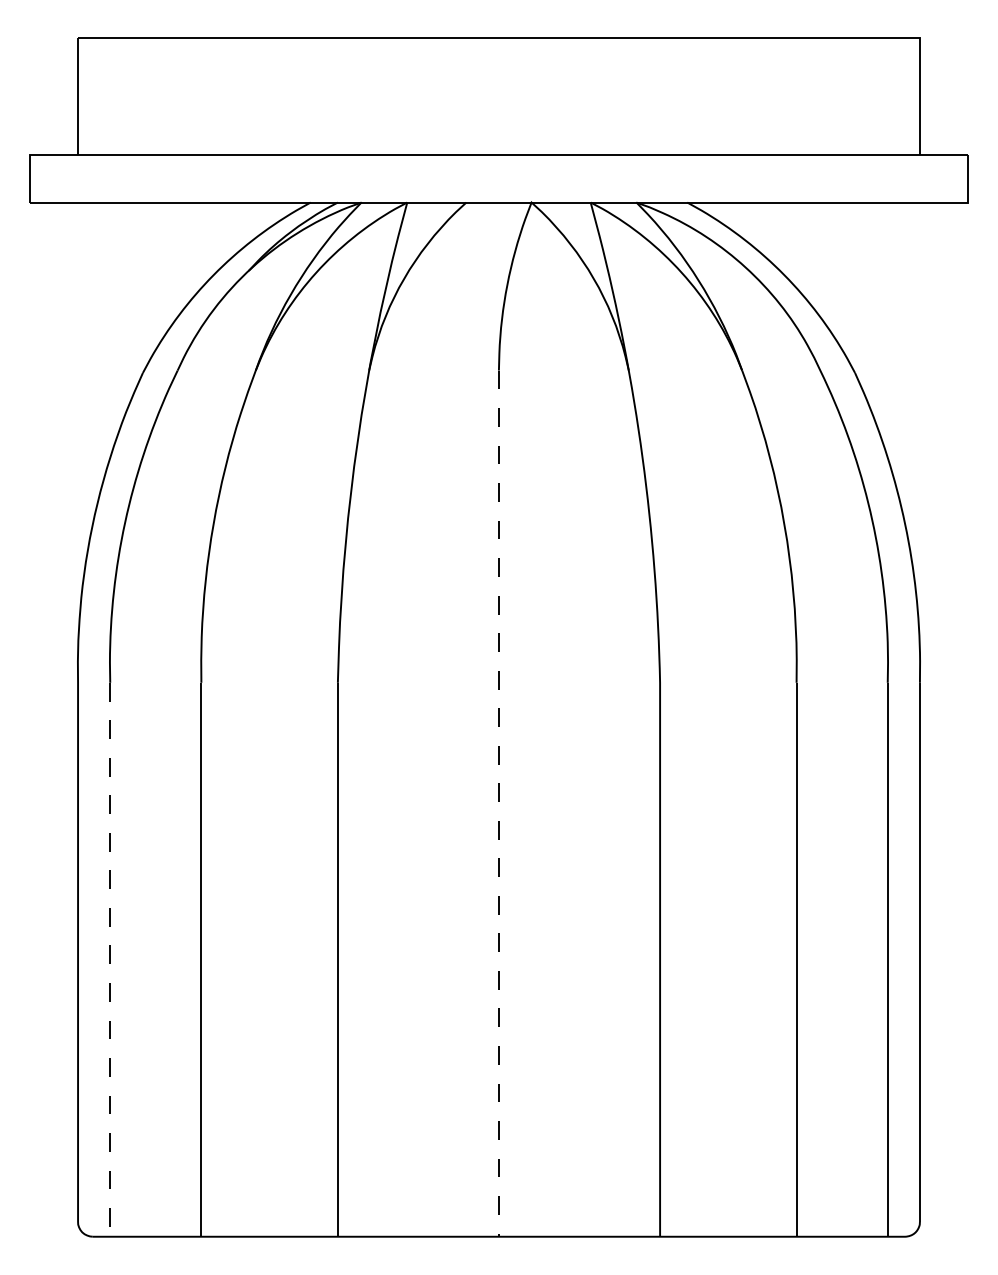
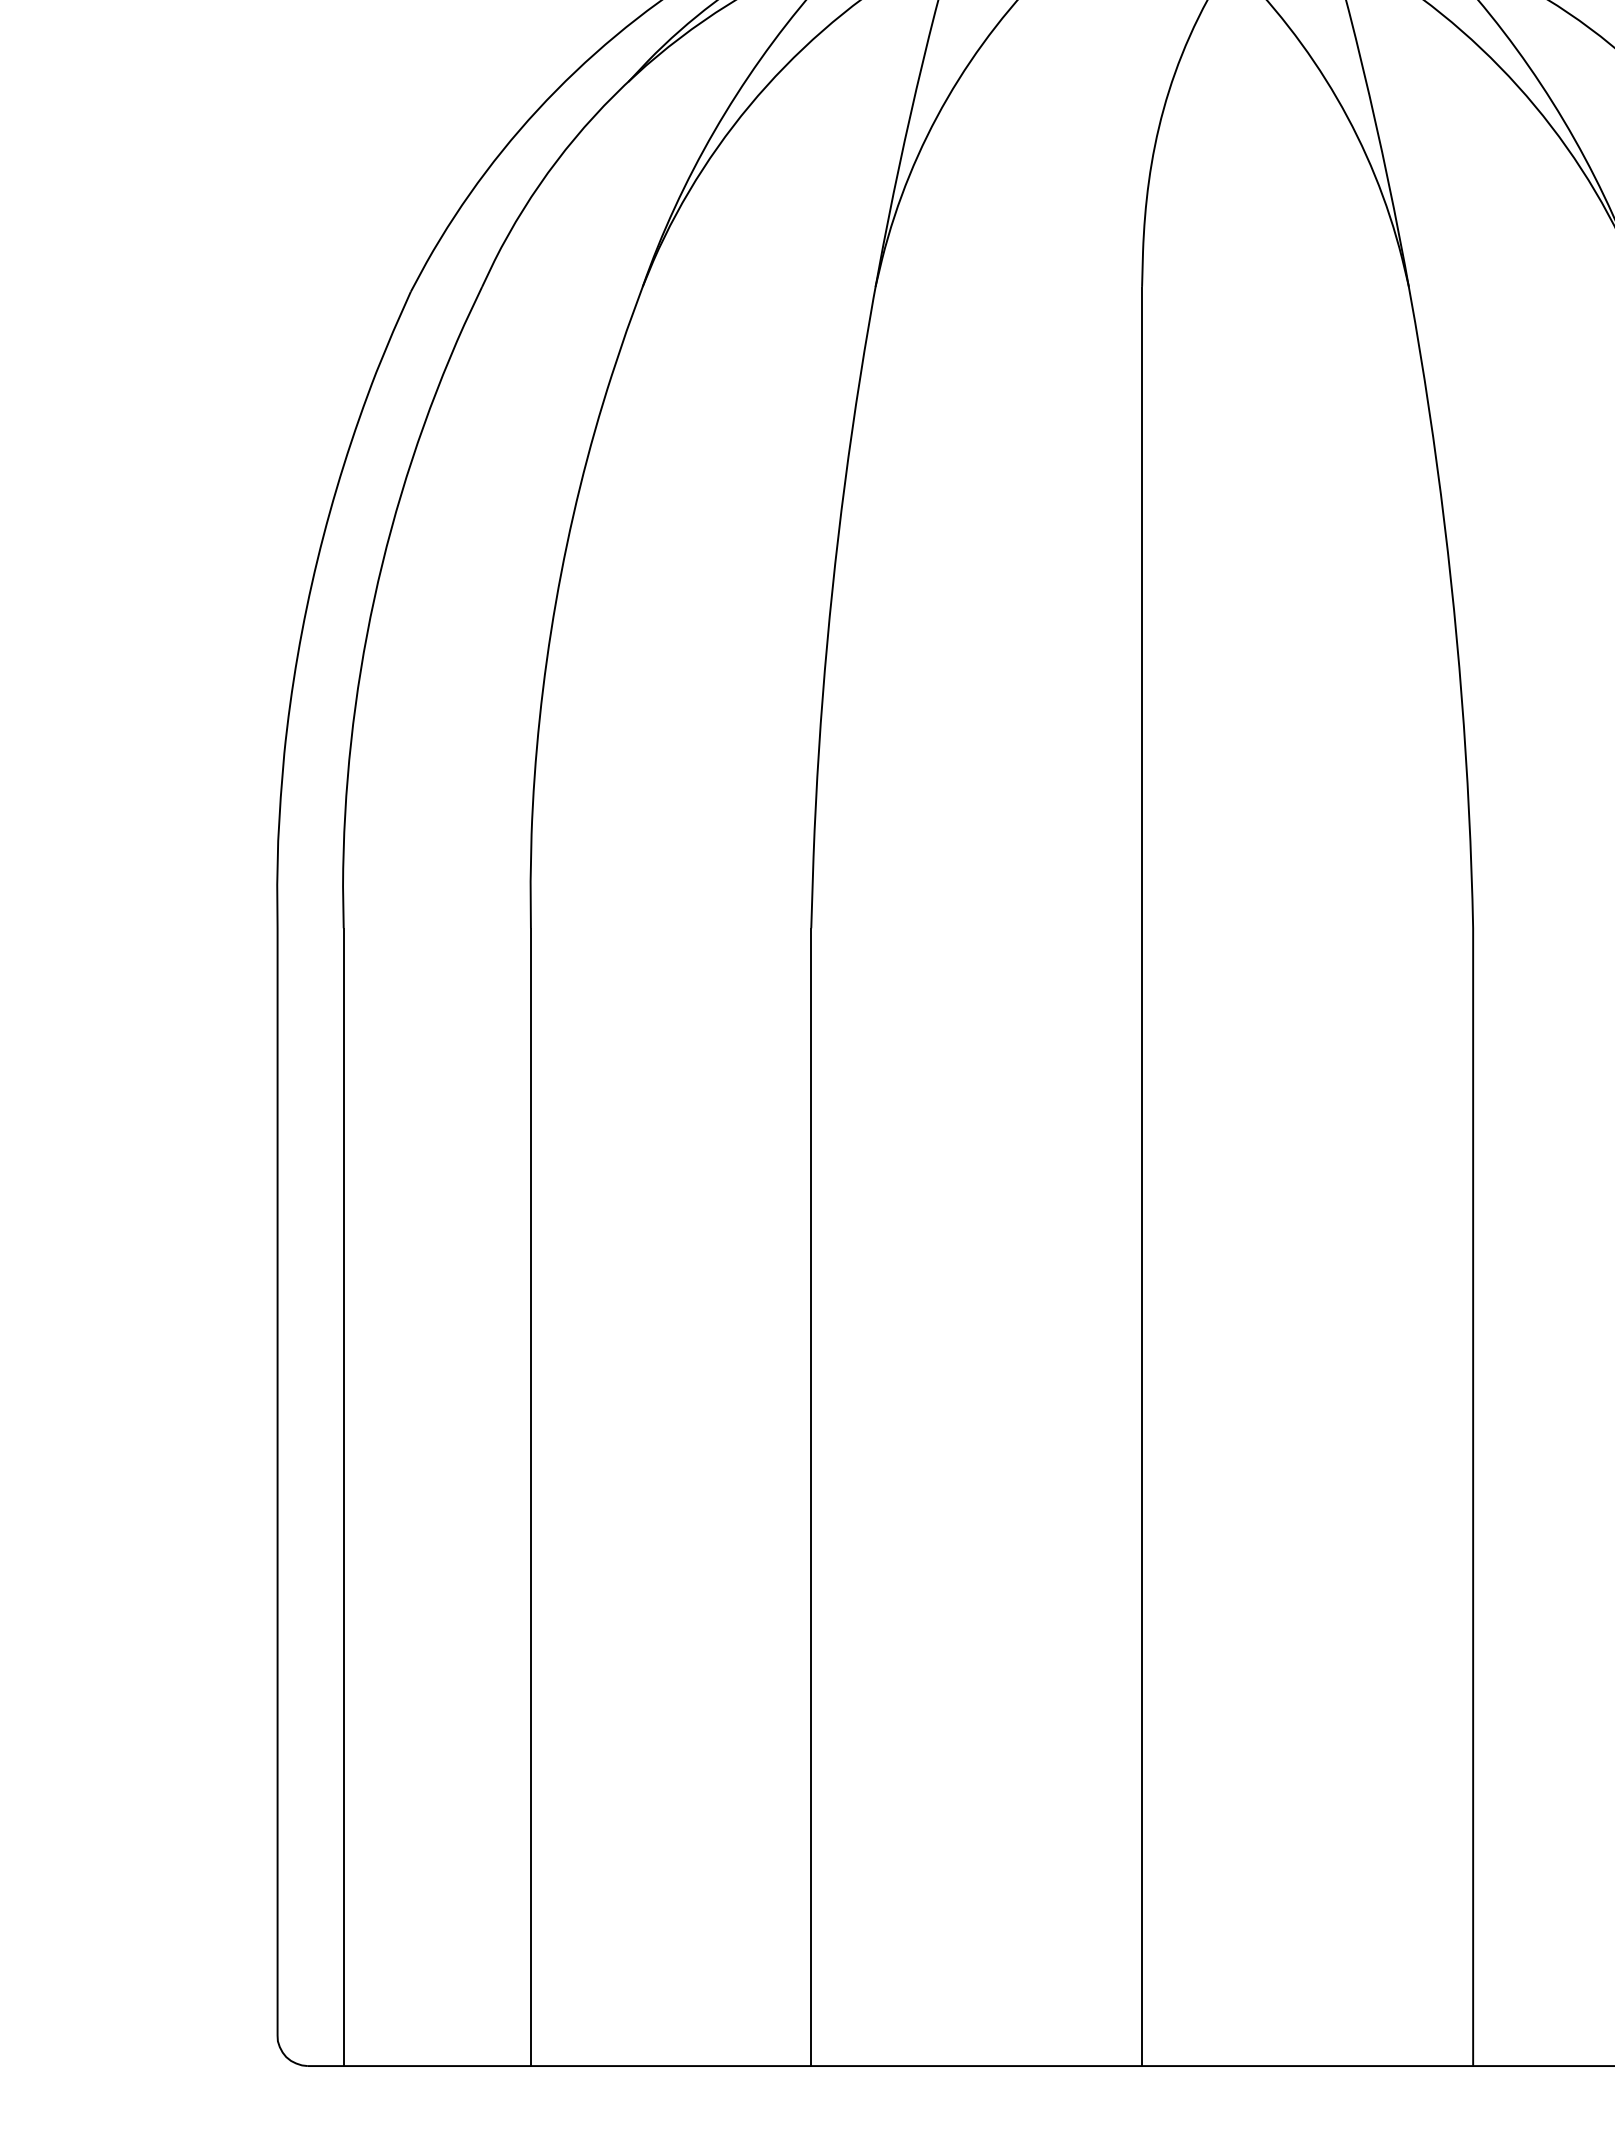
line: (498, 803) -> (1141, 1176), dashed -> solid
line: (110, 959) -> (344, 1496), dashed -> solid

